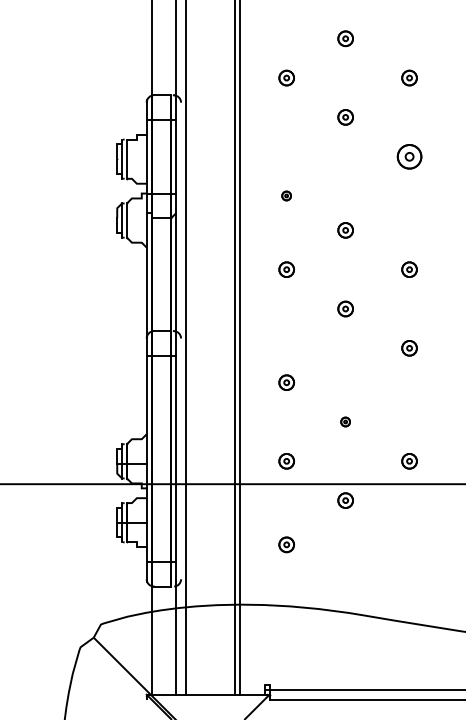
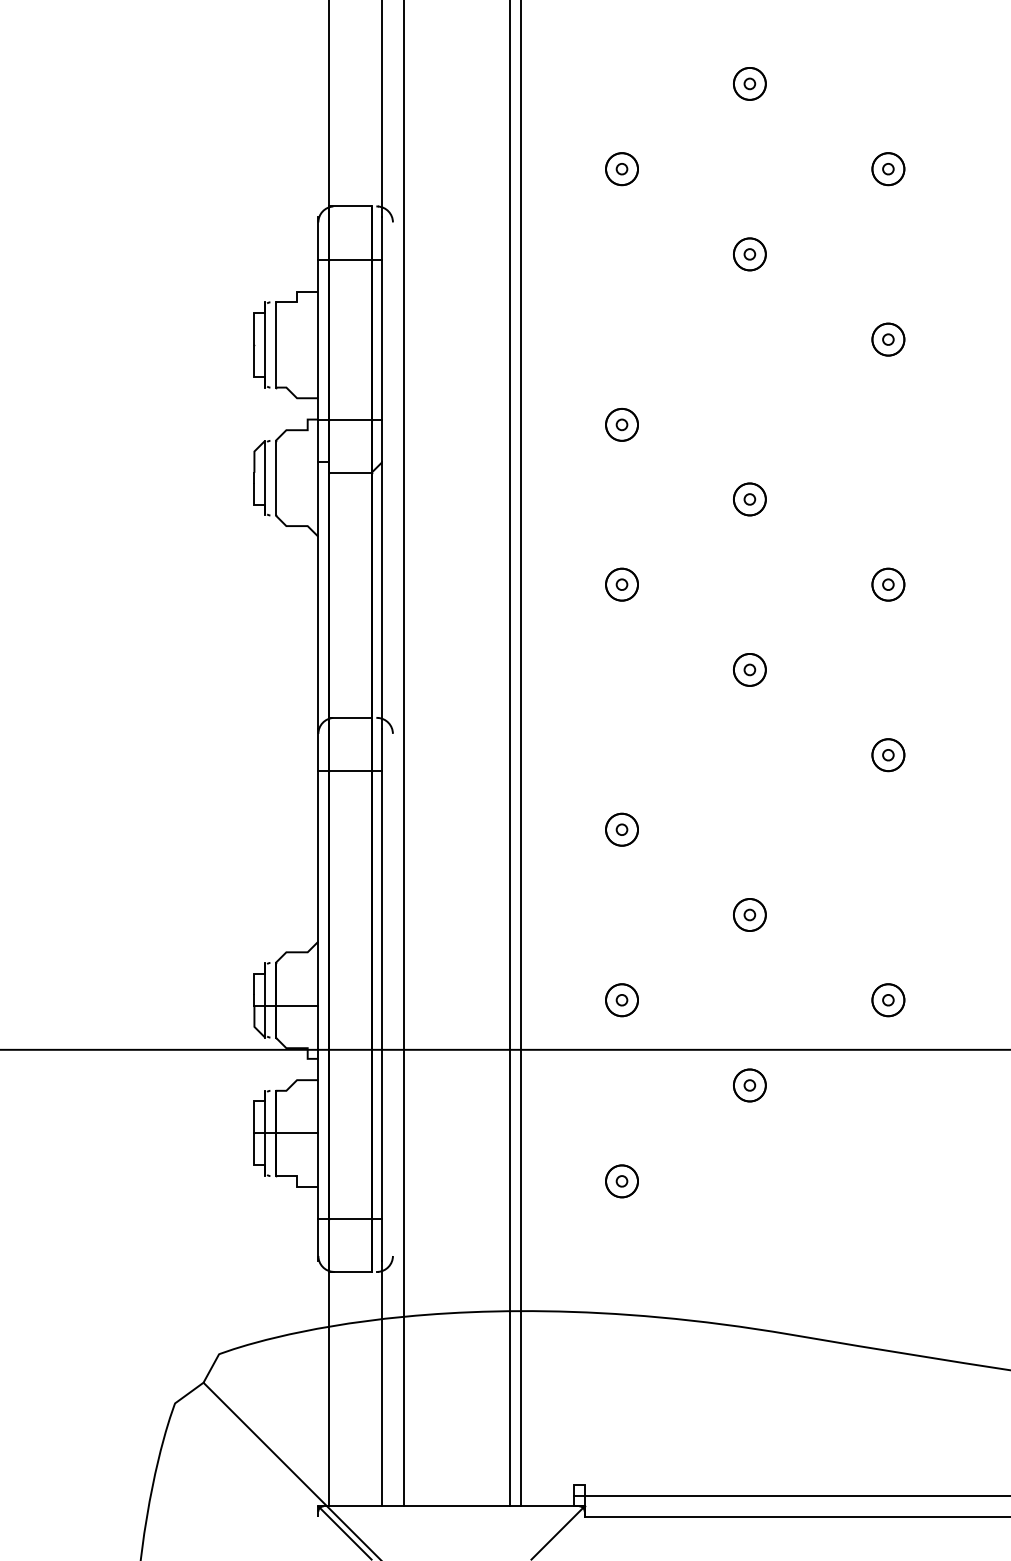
part: (409, 156) -> (888, 339), size x0.62
part: (286, 195) -> (621, 423), size x1.67
part: (345, 421) -> (749, 913), size x1.67

